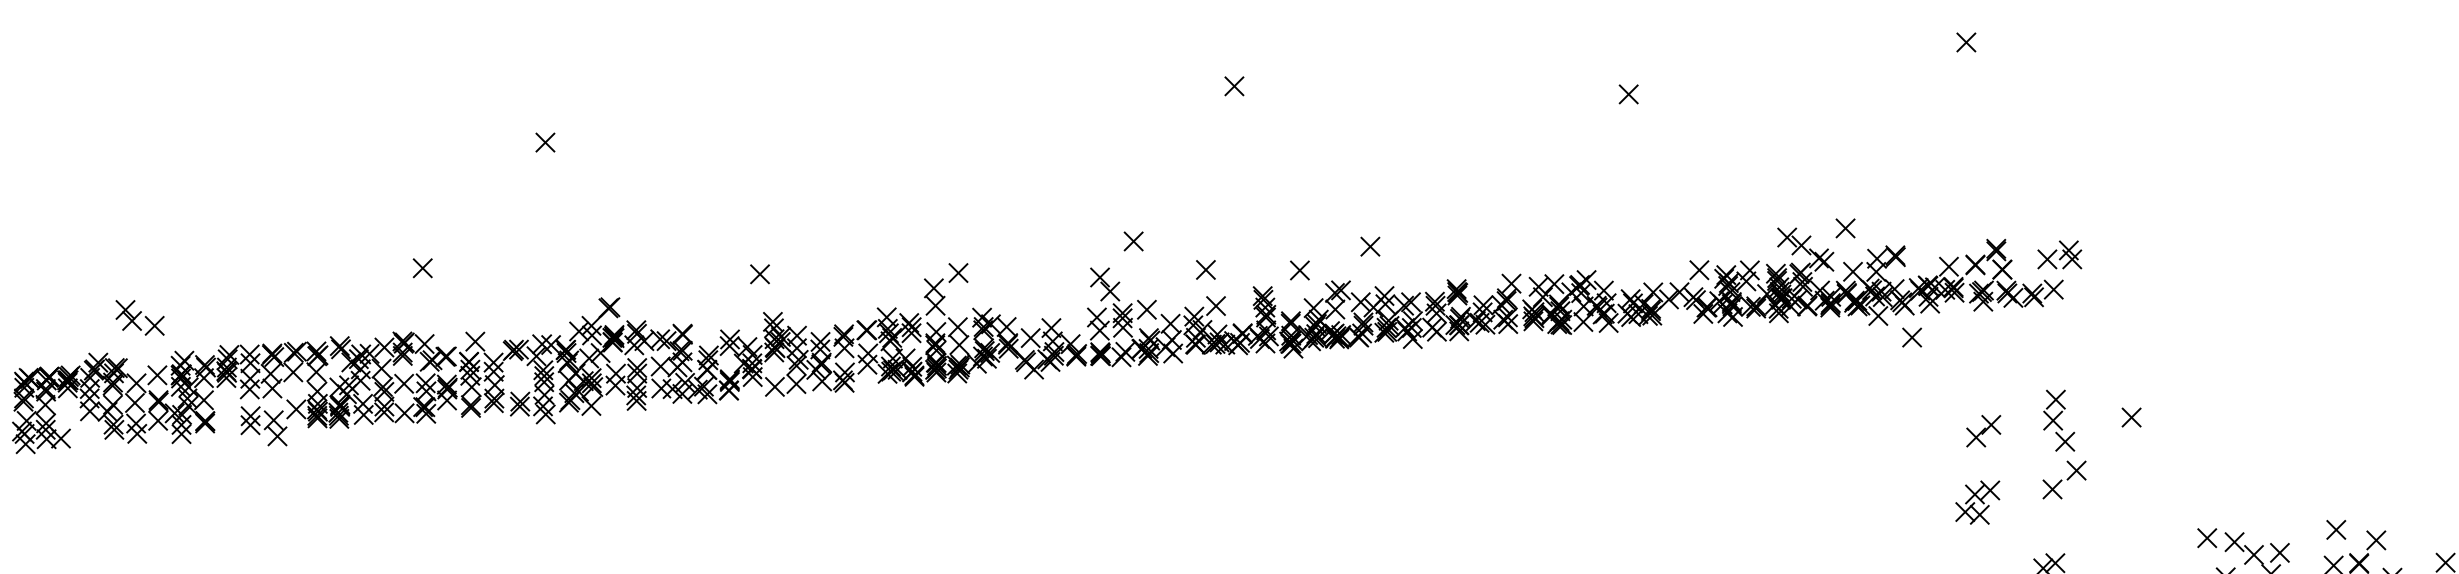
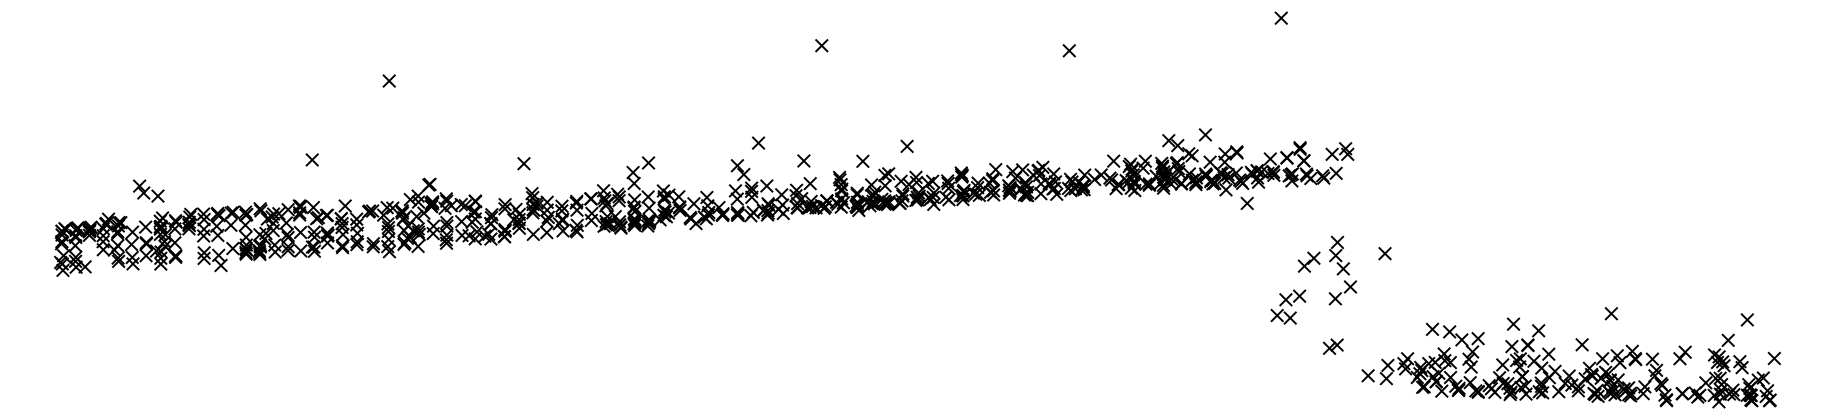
part: (139, 316) -> (148, 190), moved
part: (1982, 430) -> (1308, 261), moved
part: (1977, 501) -> (1288, 306), size x1.43

